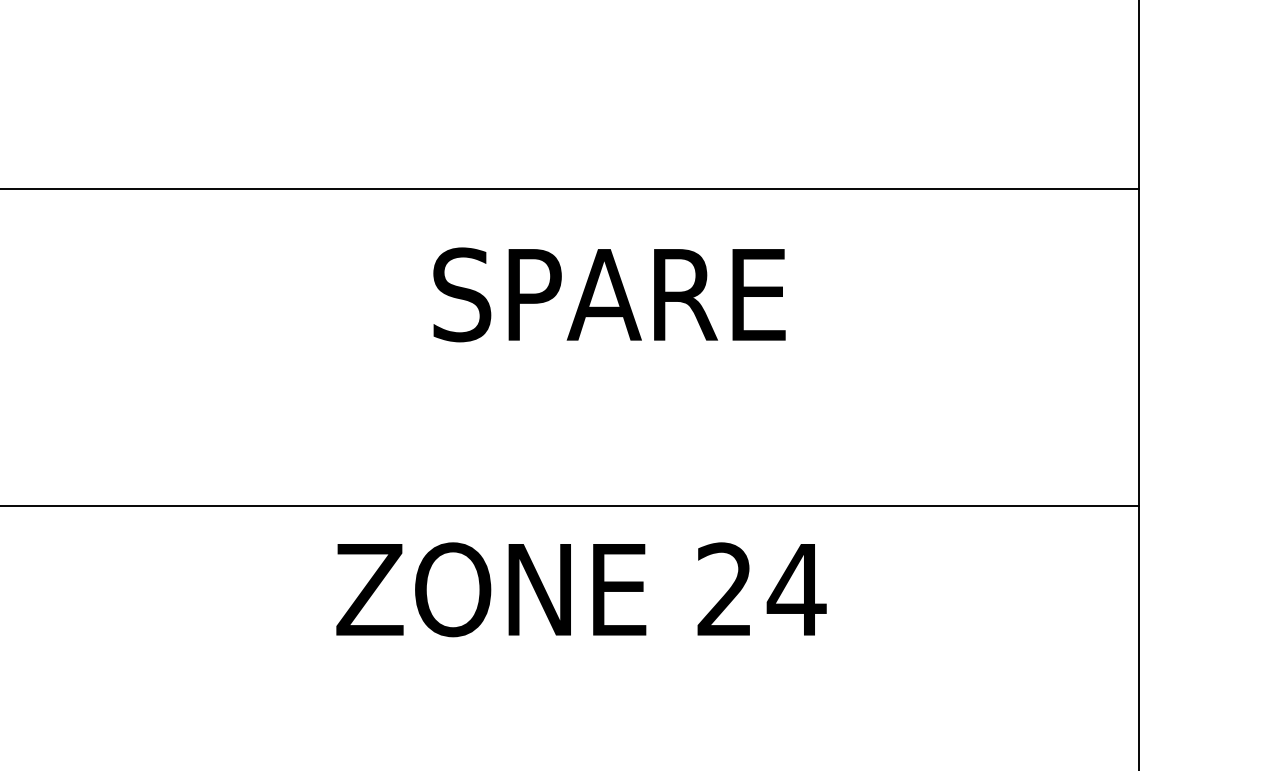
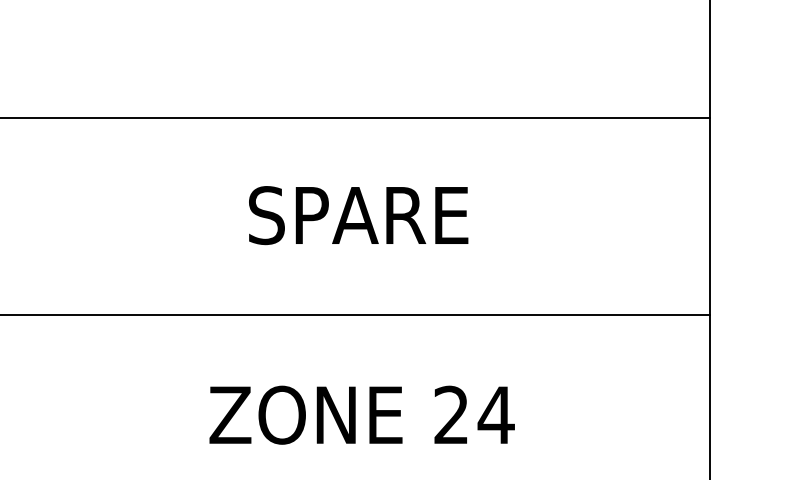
text: (609, 294) -> (358, 215), moved
text: (580, 588) -> (361, 414), moved

